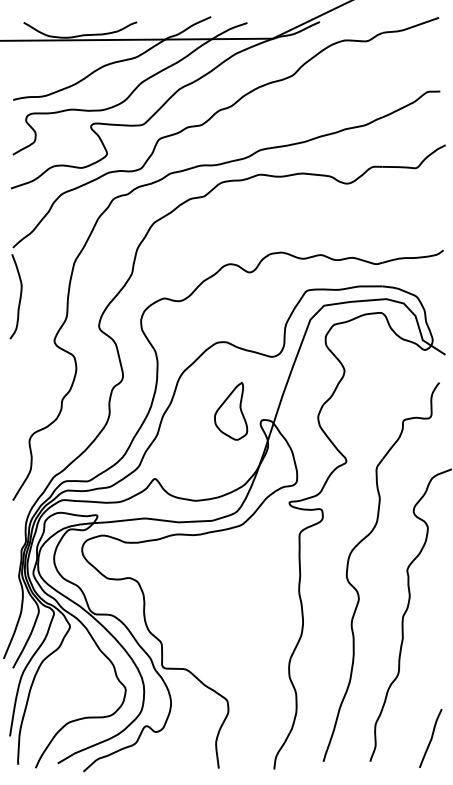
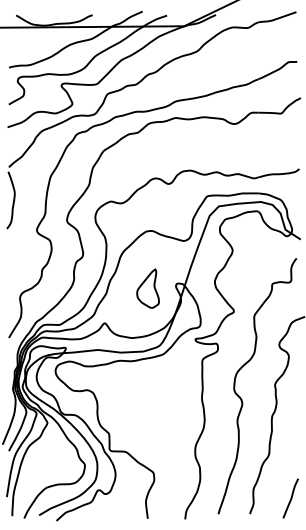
part: (230, 411) -> (147, 288), moved

